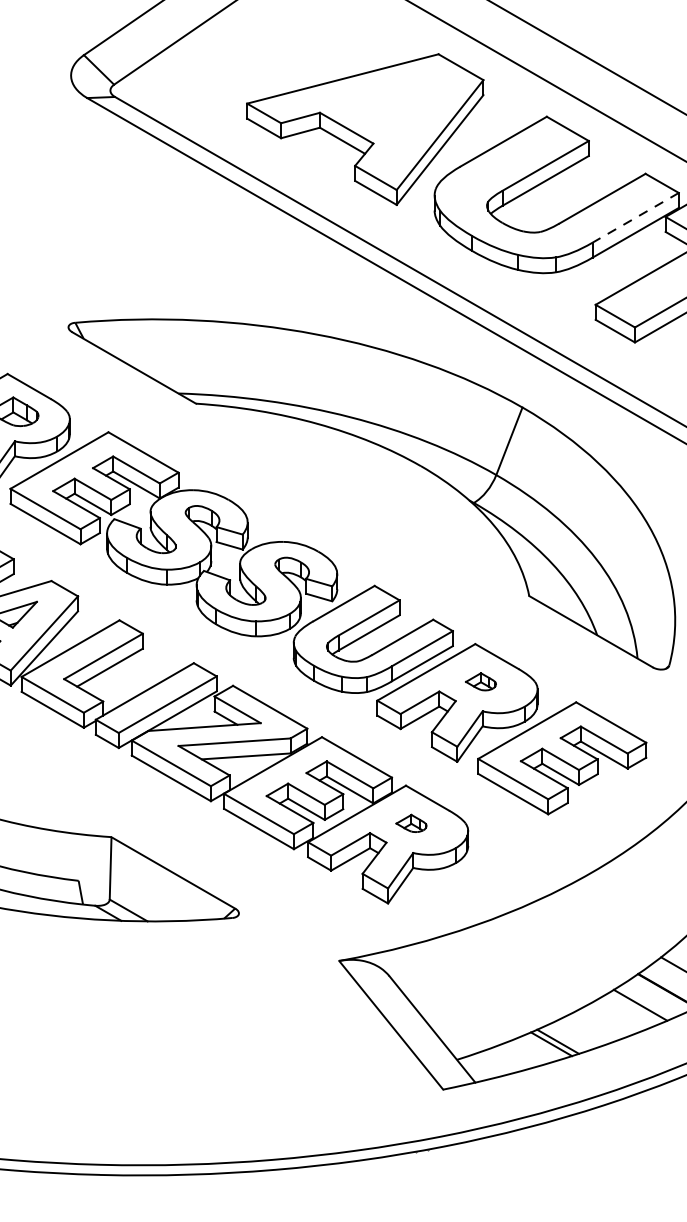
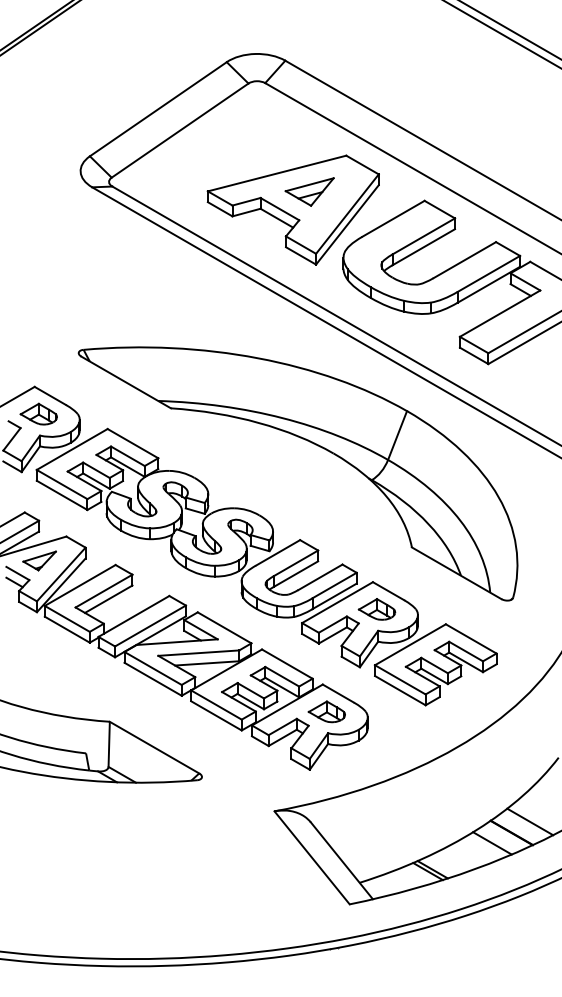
part: (387, 103) -> (309, 191), added
line: (635, 218) -> (488, 274), dashed -> solid
part: (480, 681) -> (376, 609), size x1.67
part: (411, 822) -> (326, 711), size x1.67

